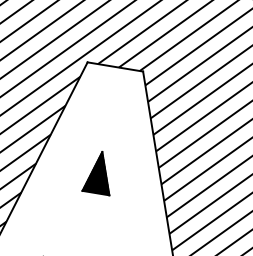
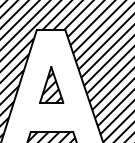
part: (98, 171) -> (51, 84), size x1.67

